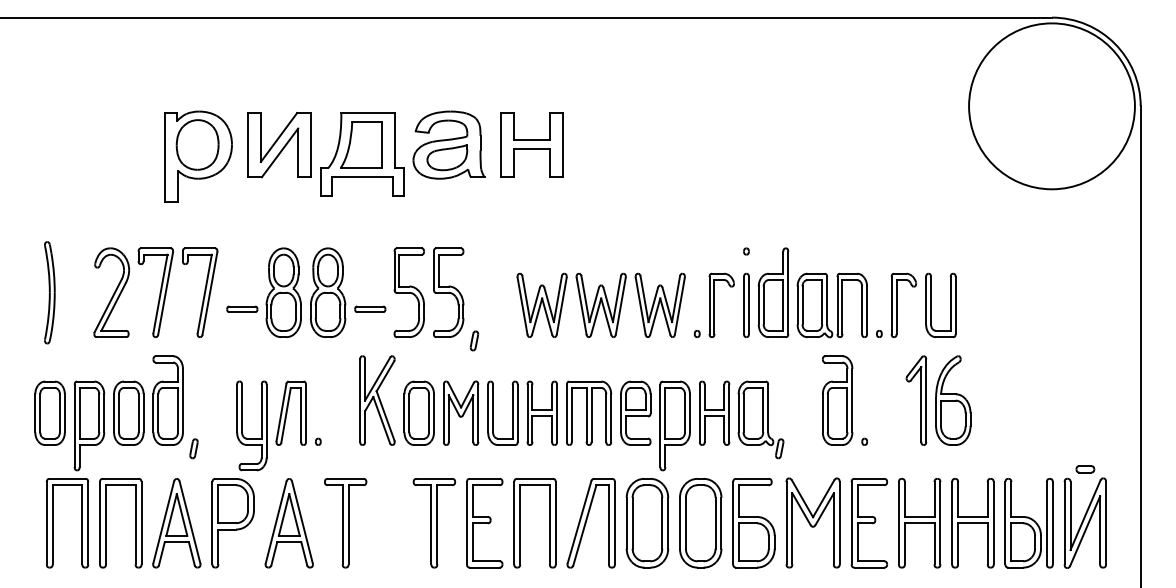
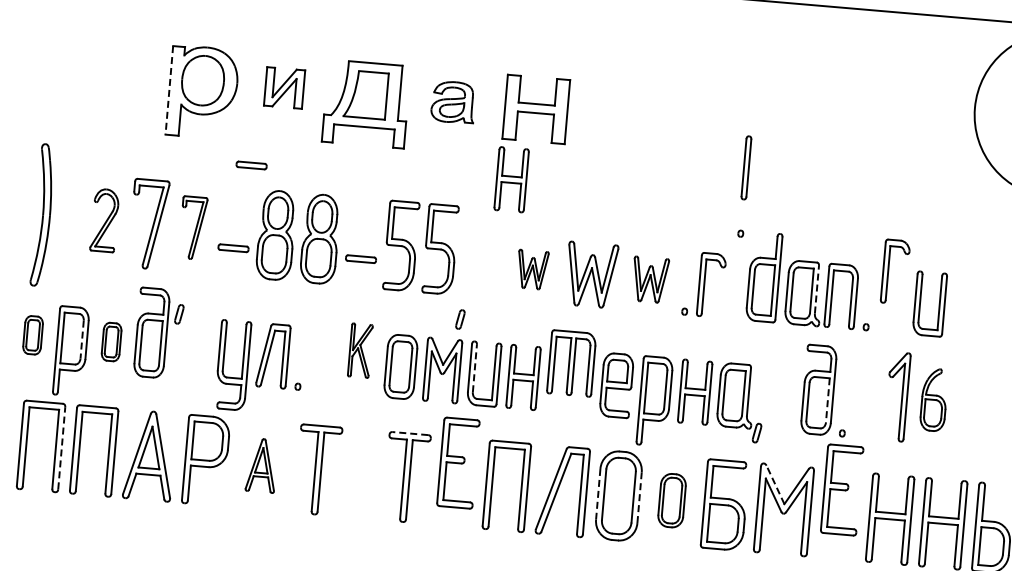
part: (448, 144) -> (453, 101), size x0.6
part: (279, 145) -> (284, 88), size x0.6
line: (164, 157) -> (168, 90), solid -> dashed
part: (513, 216) -> (511, 178), added
part: (253, 224) -> (251, 164), added
part: (49, 292) -> (42, 215), size x1.4
part: (111, 292) -> (104, 220), size x0.7
part: (200, 292) -> (193, 227), size x0.7
line: (827, 300) -> (817, 289), solid -> dashed
part: (541, 304) -> (532, 269), size x0.6
part: (659, 304) -> (649, 279), size x0.7
part: (746, 304) -> (746, 166), moved
part: (903, 304) -> (895, 271), moved
part: (474, 340) -> (460, 319), moved
part: (377, 400) -> (360, 350), size x0.6
part: (953, 400) -> (934, 399), size x0.7
line: (493, 408) -> (475, 368), solid -> dashed
line: (847, 410) -> (827, 400), solid -> dashed
part: (49, 412) -> (32, 334), size x0.6
part: (128, 412) -> (111, 341), size x0.6
part: (589, 412) -> (572, 362), moved
line: (99, 413) -> (82, 339), solid -> dashed
part: (193, 448) -> (178, 314), moved
line: (434, 478) -> (410, 433), solid -> dashed
line: (802, 498) -> (775, 484), solid -> dashed
line: (88, 522) -> (62, 447), solid -> dashed
line: (668, 522) -> (639, 497), solid -> dashed
part: (288, 523) -> (261, 465), size x0.6
part: (484, 523) -> (458, 463), moved
line: (626, 523) -> (598, 494), solid -> dashed
part: (700, 523) -> (671, 500), size x0.6
part: (868, 523) -> (841, 490), moved

